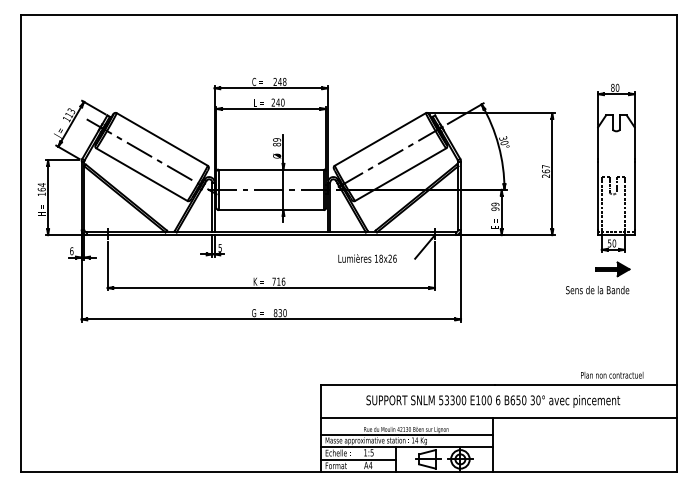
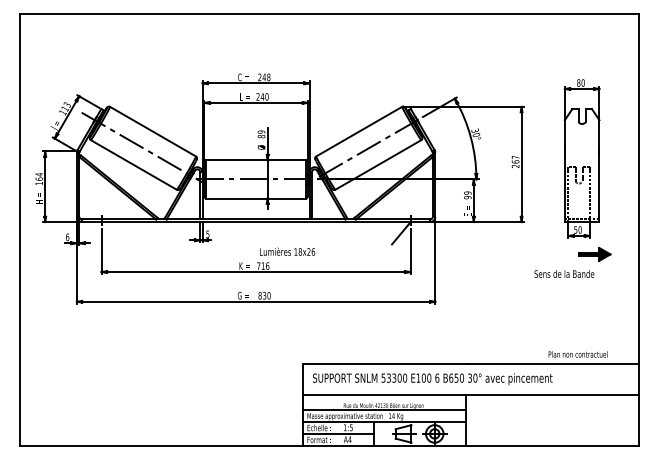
text: (367, 258) -> (287, 251), moved
part: (612, 269) -> (594, 254), moved
text: (493, 401) -> (432, 379), moved

